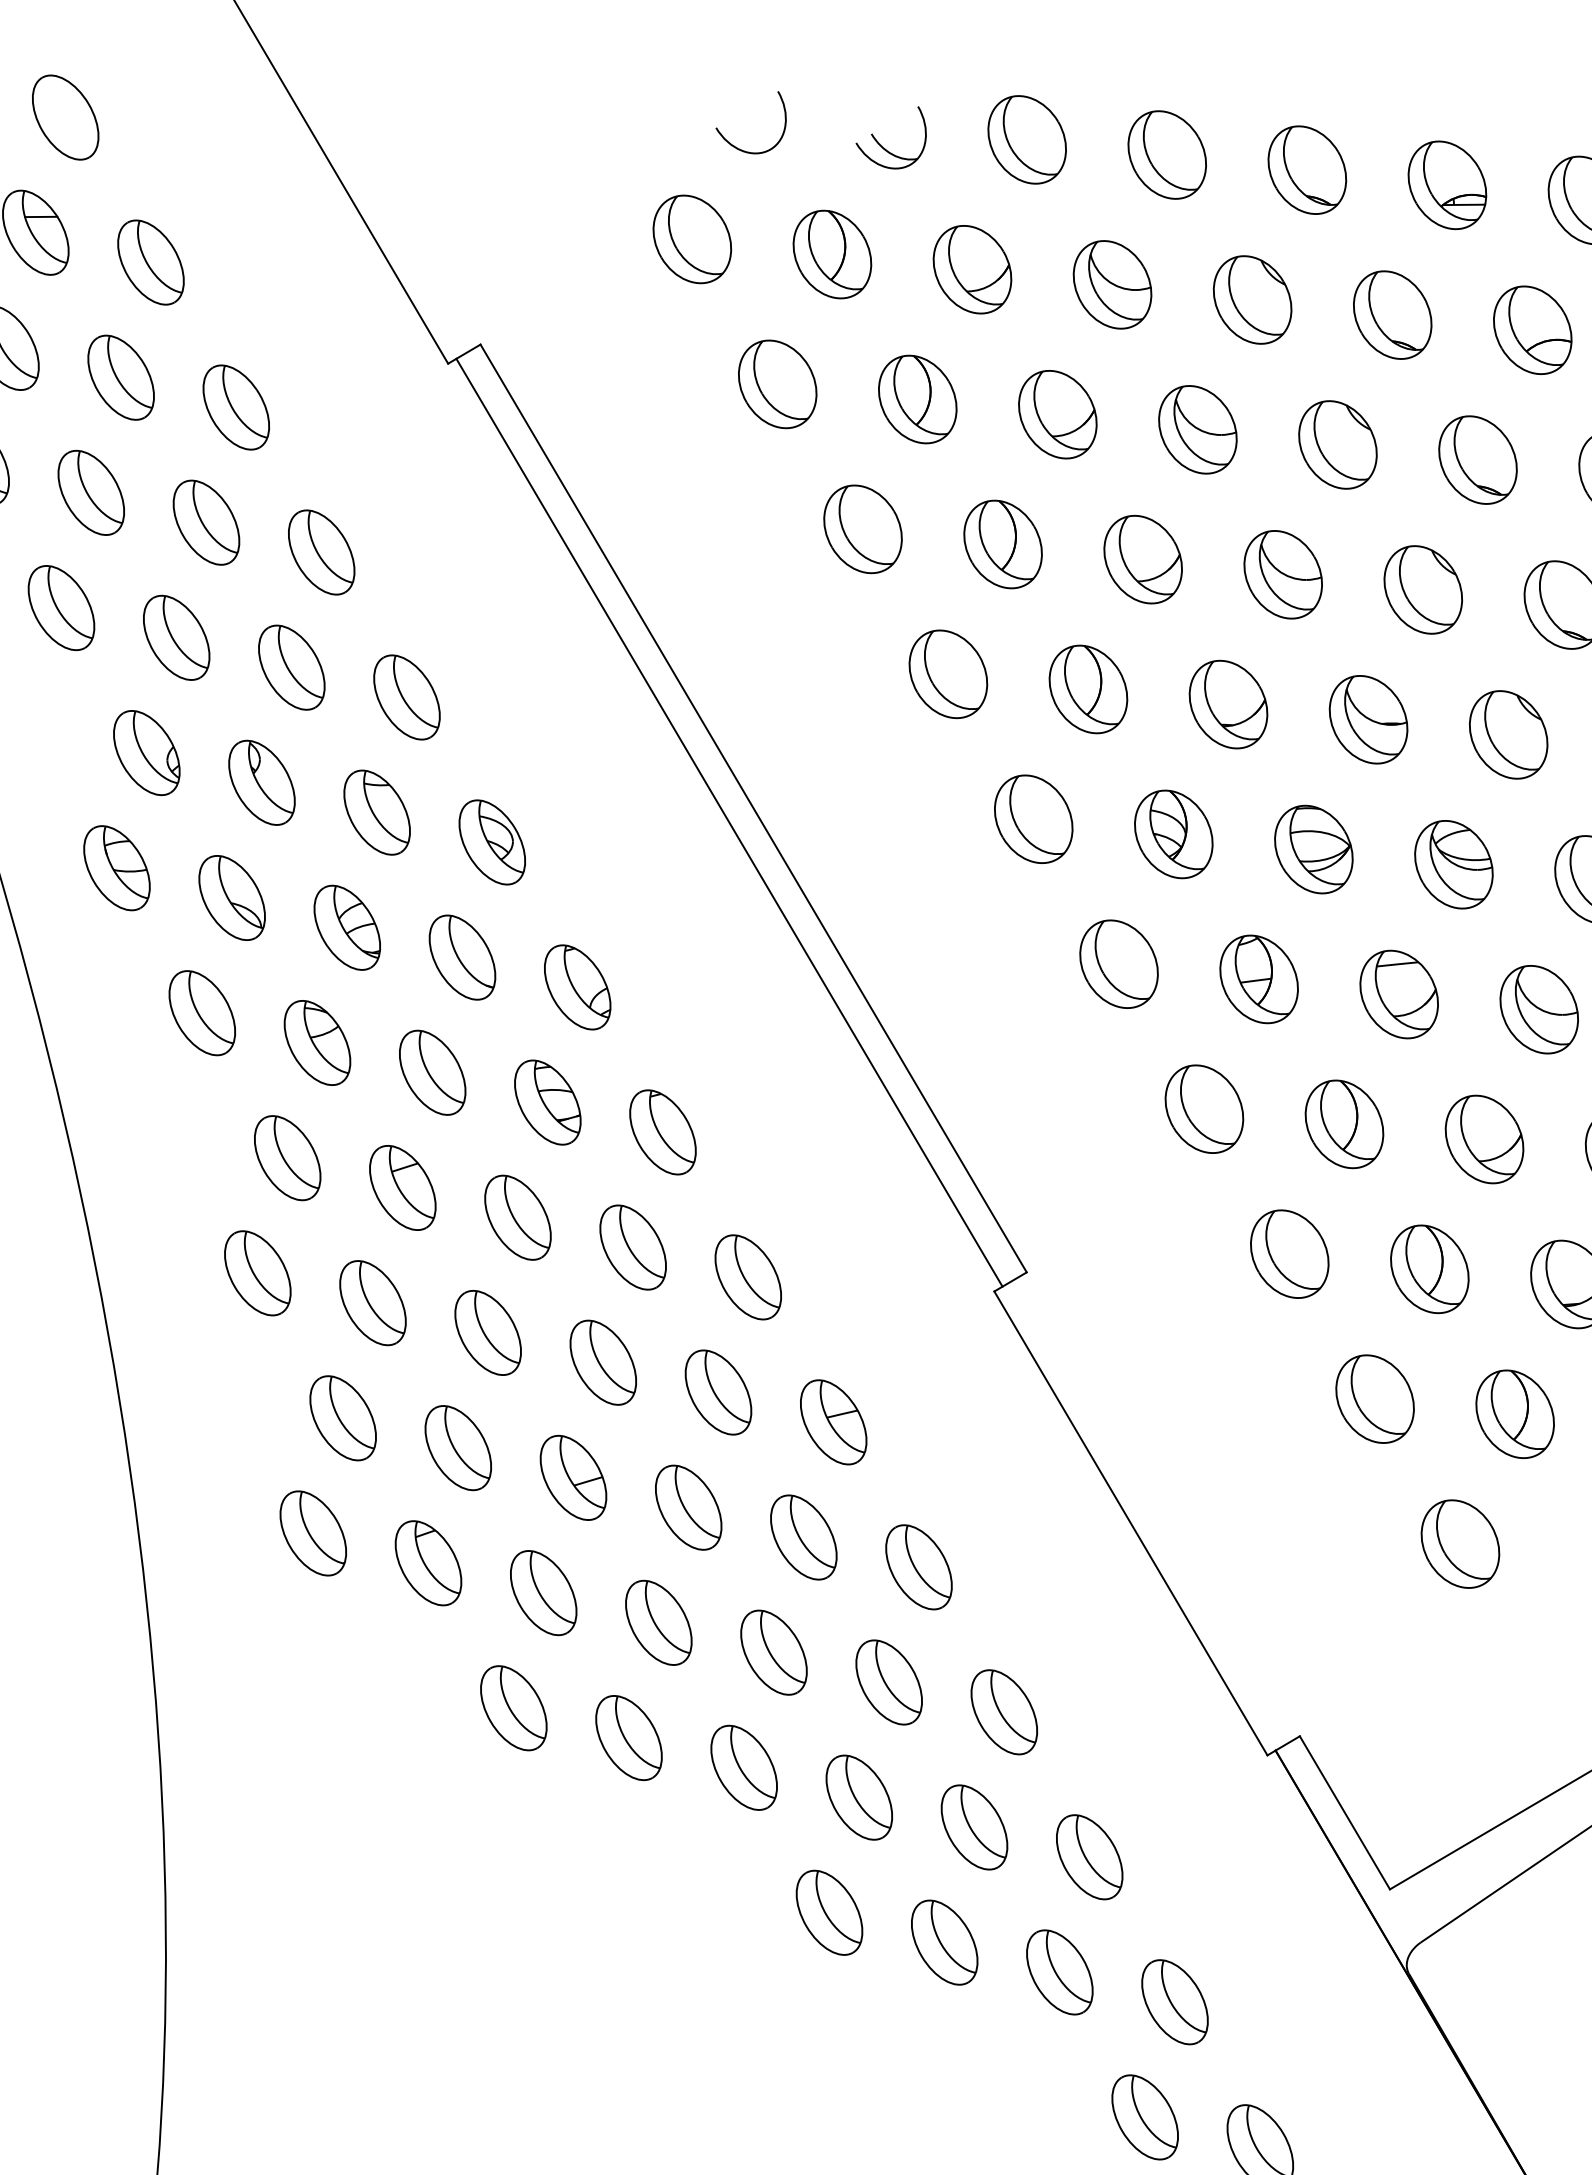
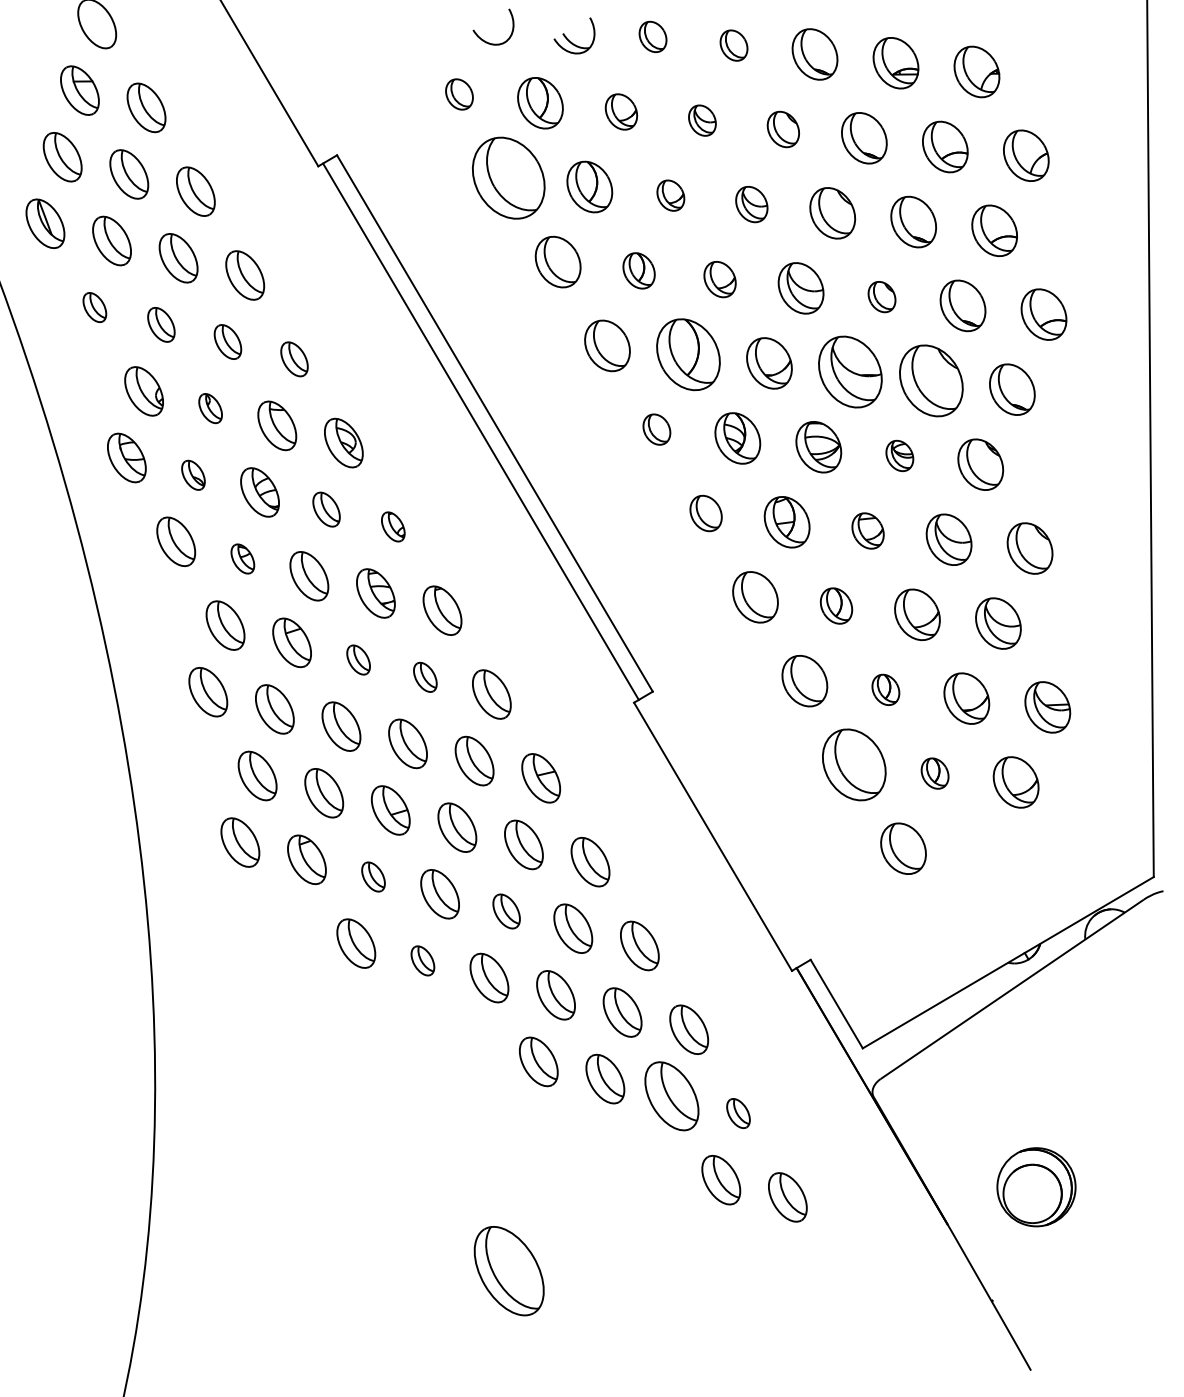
part: (1026, 139) -> (652, 36), size x0.6
part: (1166, 154) -> (733, 45), size x0.6
part: (692, 239) -> (459, 94), size x0.6
part: (972, 268) -> (621, 111), size x0.7
part: (1112, 284) -> (702, 120), size x0.6
part: (1252, 299) -> (783, 129), size x0.7
part: (777, 384) -> (508, 178), size x1.6
part: (1057, 414) -> (670, 195), size x0.6
part: (1197, 429) -> (751, 204), size x0.7
part: (1001, 543) -> (638, 270), size x0.7
part: (1142, 559) -> (719, 279), size x0.7
part: (1422, 588) -> (881, 296), size x0.6
part: (60, 607) -> (94, 307), size x0.6
part: (176, 637) -> (161, 324), size x0.7
part: (291, 666) -> (227, 341), size x0.7
part: (1088, 689) -> (688, 354), size x1.4
part: (406, 697) -> (294, 359), size x0.7
part: (1368, 720) -> (850, 372), size x1.4
part: (1508, 734) -> (931, 380), size x1.4
part: (261, 782) -> (210, 408), size x0.6
part: (1033, 818) -> (656, 429), size x0.6
part: (1453, 863) -> (899, 455), size x0.6
part: (232, 898) -> (193, 475), size x0.6
part: (462, 957) -> (326, 509), size x0.7
part: (1117, 964) -> (705, 513), size x0.7
part: (578, 986) -> (393, 526), size x0.6
part: (1398, 993) -> (867, 530), size x0.7
part: (316, 1042) -> (242, 558), size x0.6
part: (1344, 1123) -> (836, 605), size x0.7
part: (517, 1216) -> (358, 659), size x0.6
part: (633, 1247) -> (425, 677), size x0.6
part: (1429, 1268) -> (885, 689), size x0.6
part: (1373, 1398) -> (853, 764), size x1.4
part: (1514, 1413) -> (934, 773), size x0.6
part: (543, 1592) -> (373, 876), size x0.6
part: (773, 1652) -> (506, 911), size x0.7
part: (628, 1737) -> (422, 960), size x0.6
part: (1059, 1972) -> (671, 1096), size x1.4
part: (1174, 2002) -> (738, 1113), size x0.6

